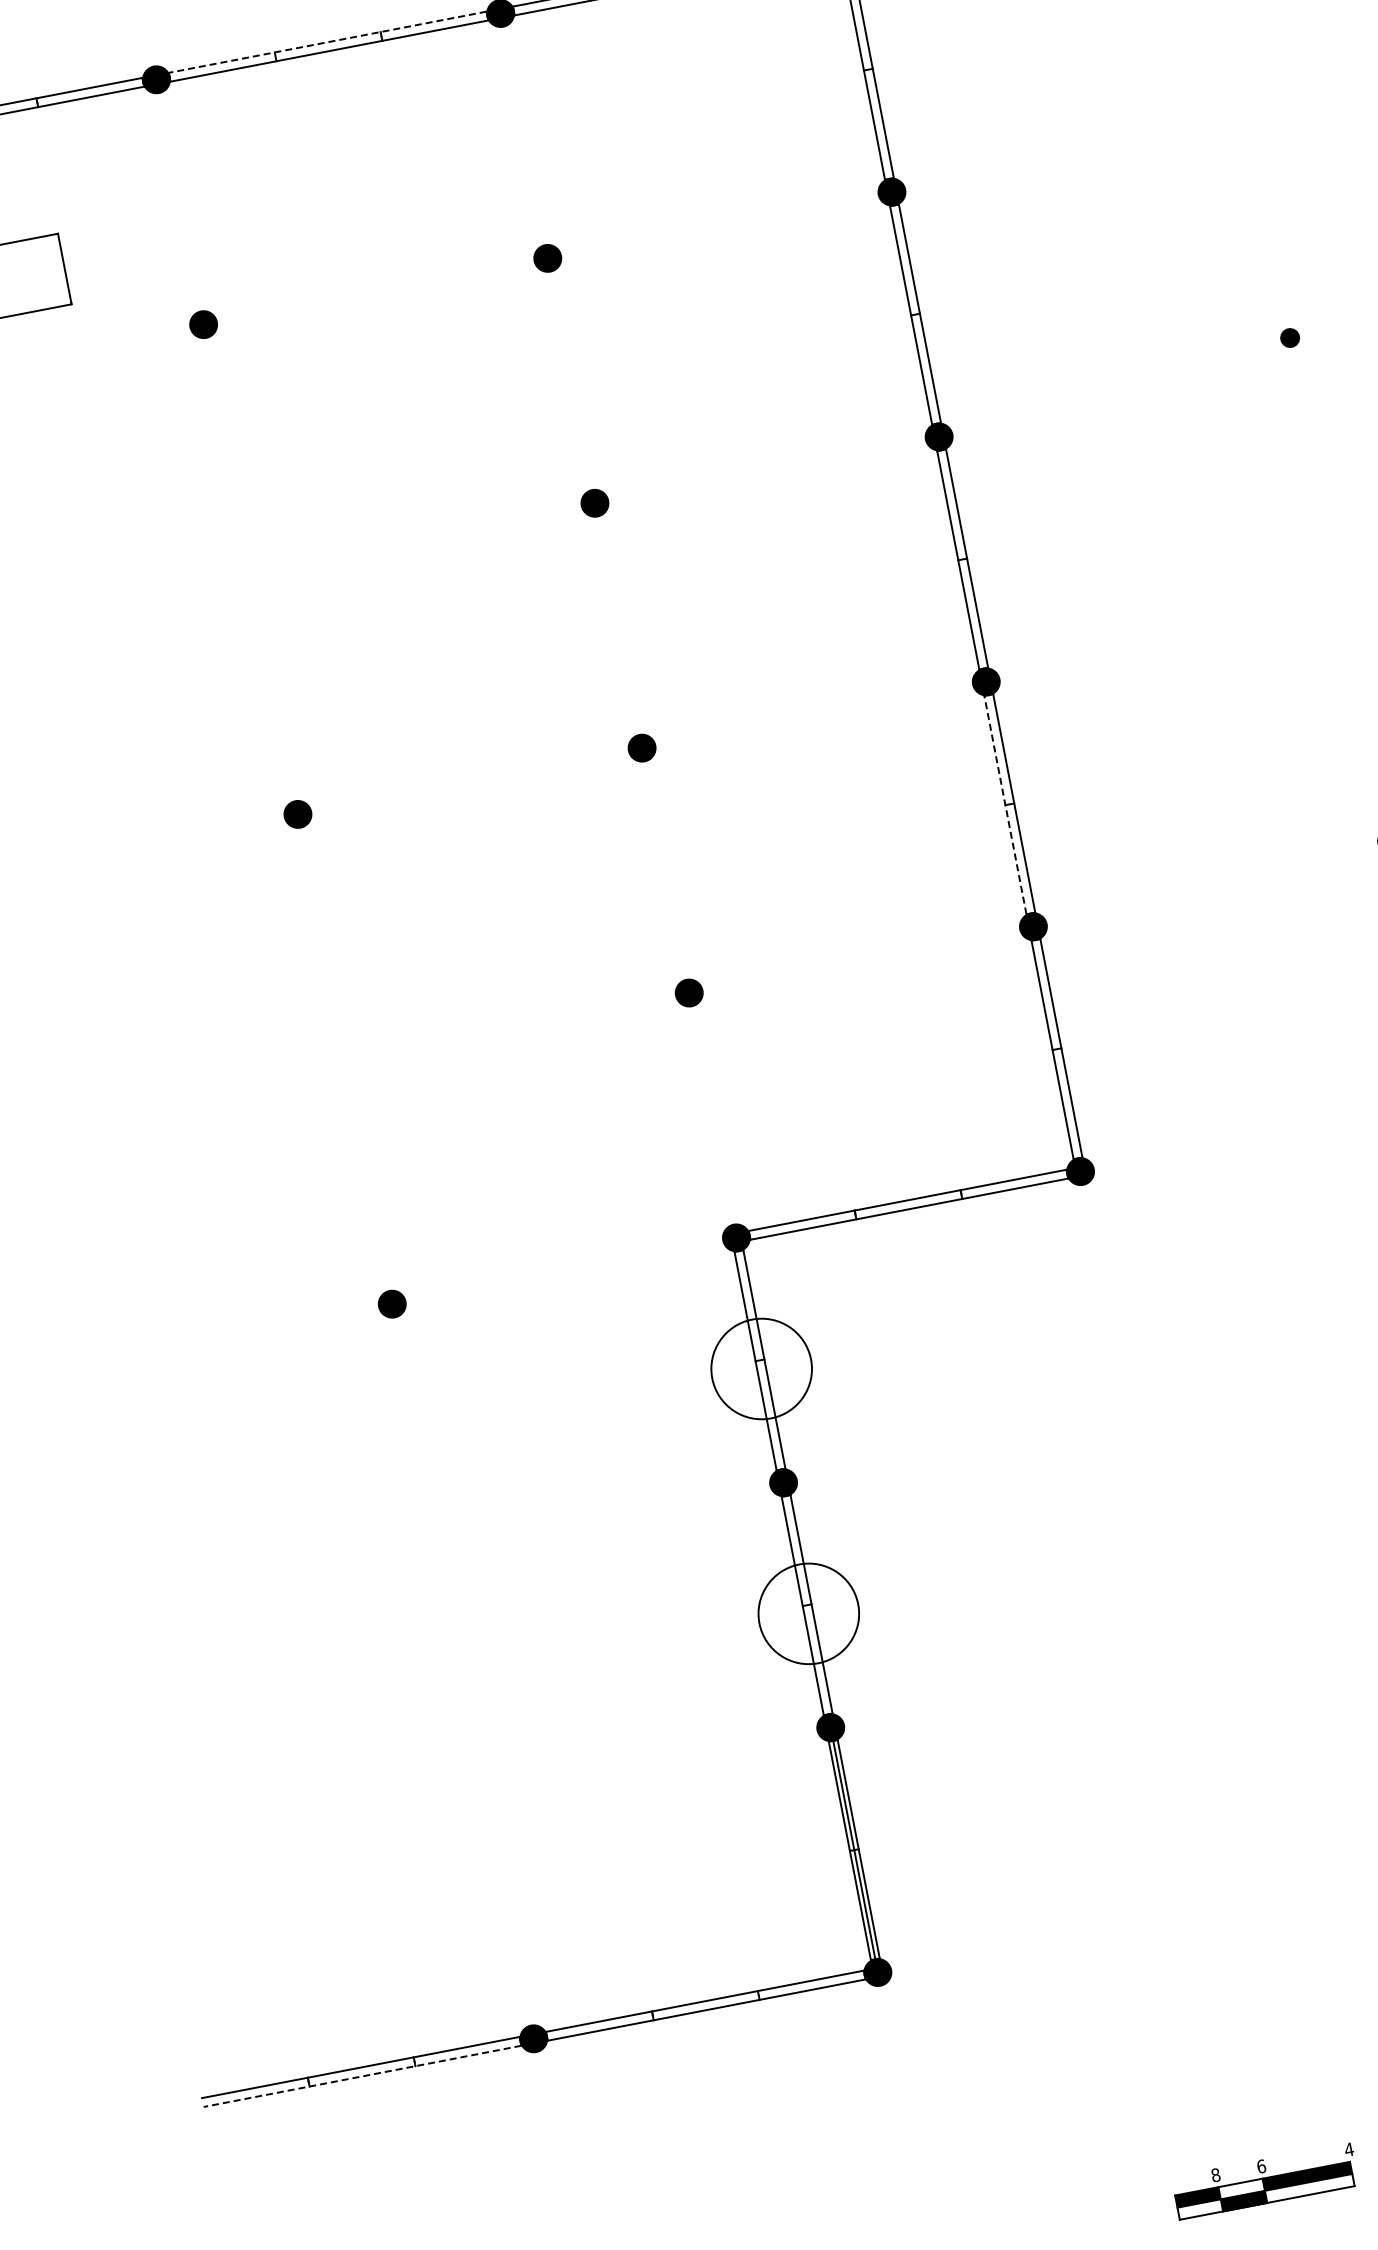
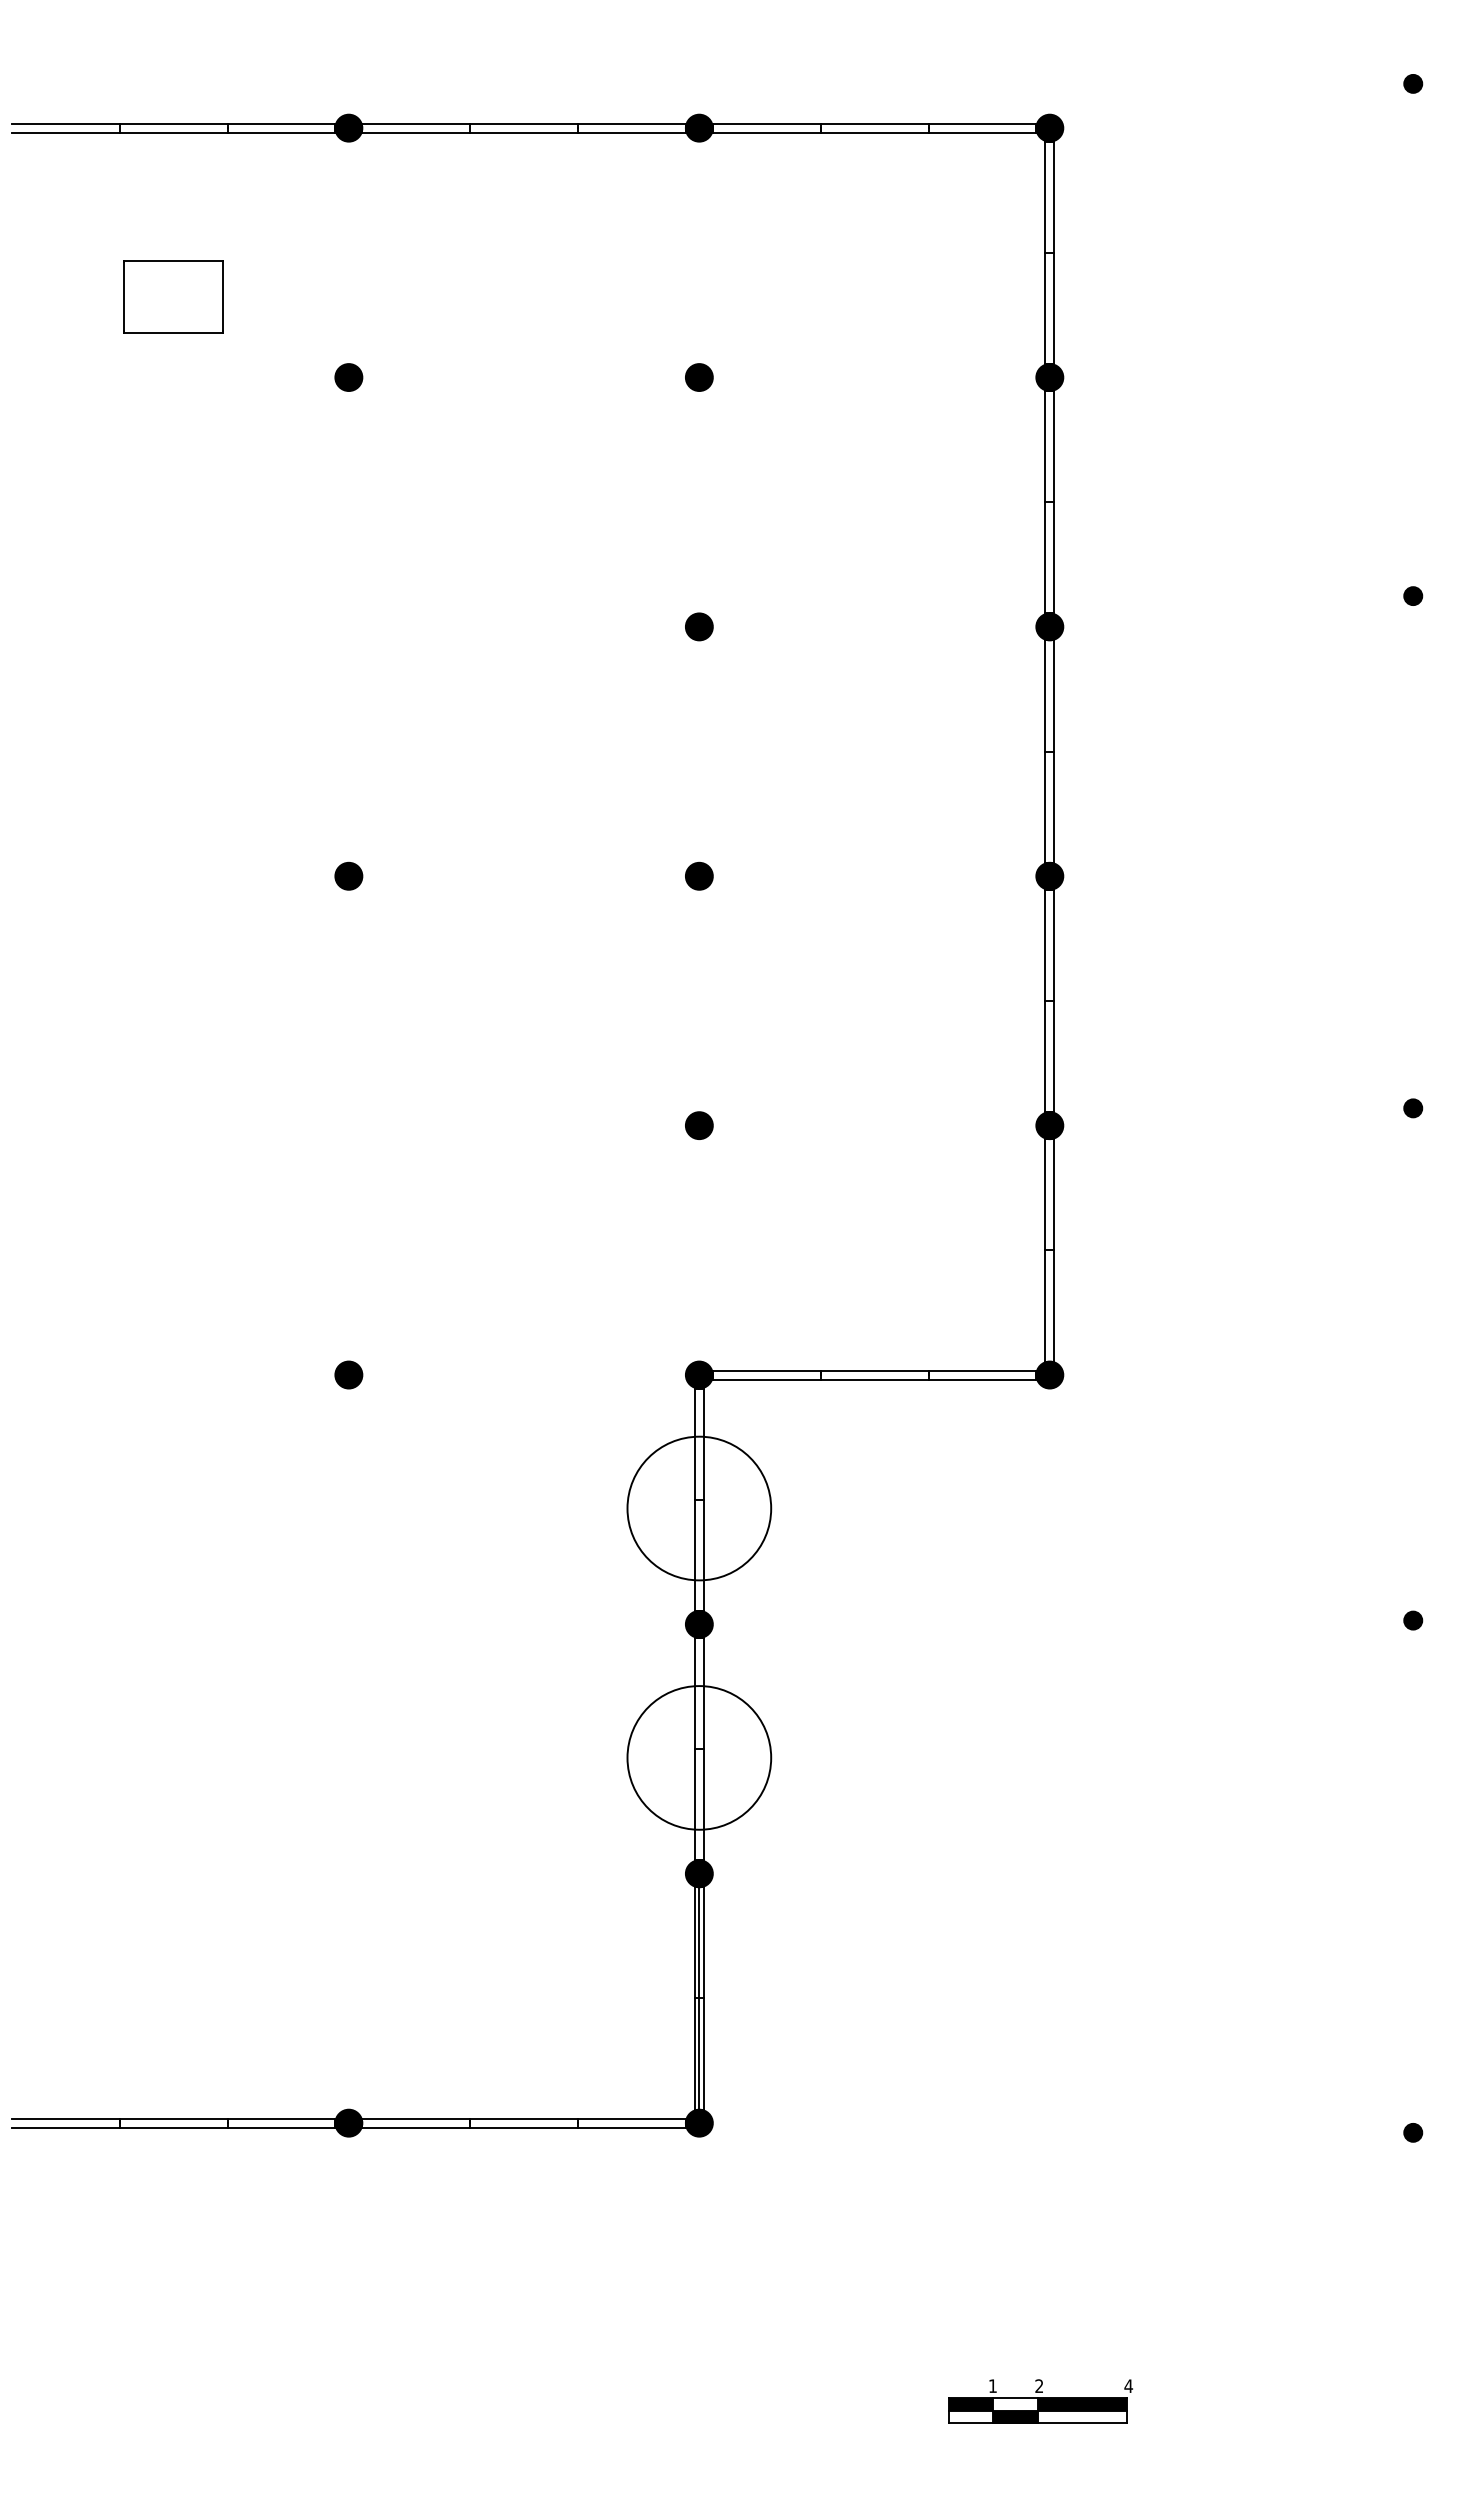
line: (328, 42) -> (524, 123), dashed -> solid
line: (1005, 804) -> (1045, 1000), dashed -> solid
circle: (761, 1368) -> (699, 1508), size x1.43
circle: (808, 1613) -> (699, 1757), size x1.43
line: (362, 2076) -> (173, 2127), dashed -> solid
text: (1261, 2166) -> (1039, 2386), 6 -> 2
text: (1215, 2175) -> (992, 2386), 8 -> 1

